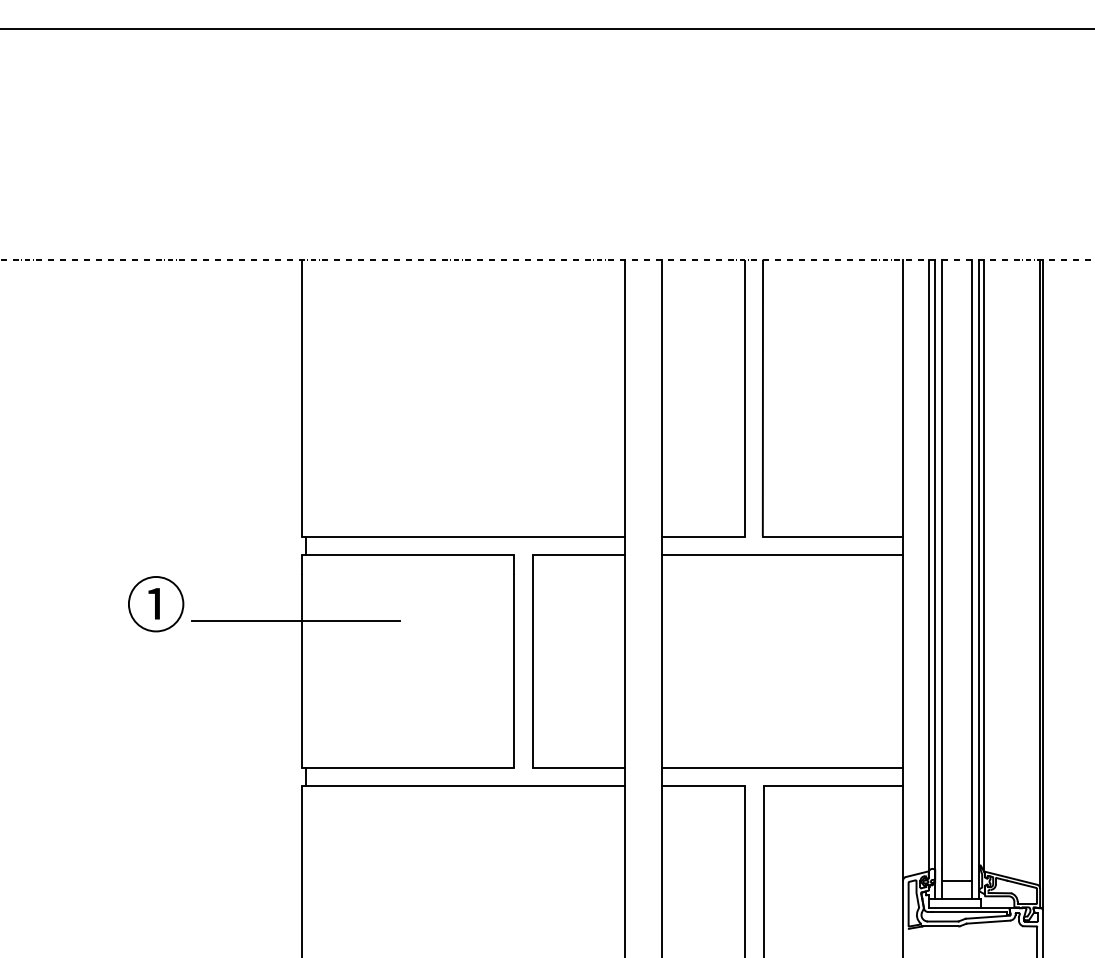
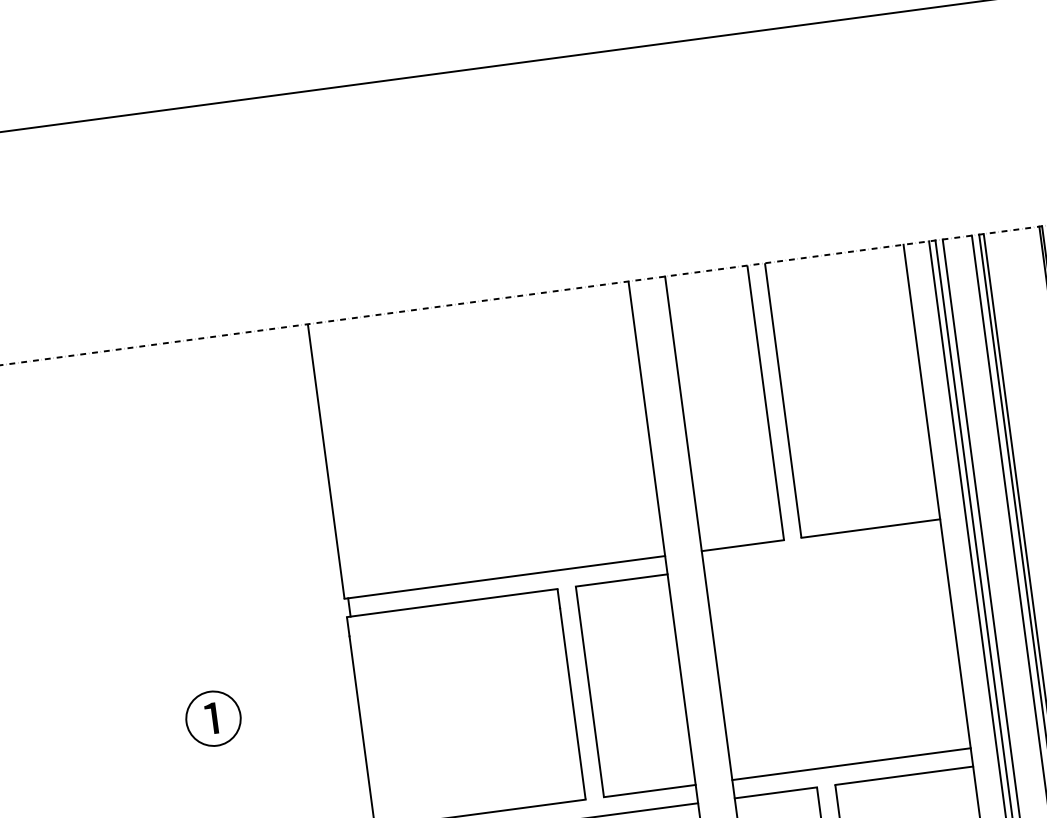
line: (782, 555) -> (823, 553), removed
text: (156, 604) -> (213, 718), moved
line: (295, 621) -> (349, 683), removed

